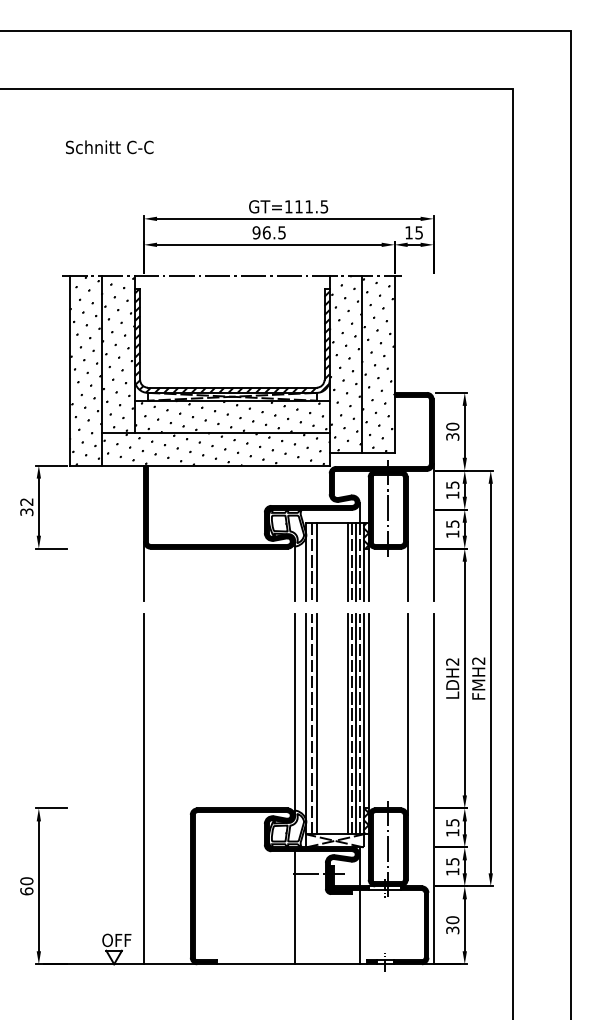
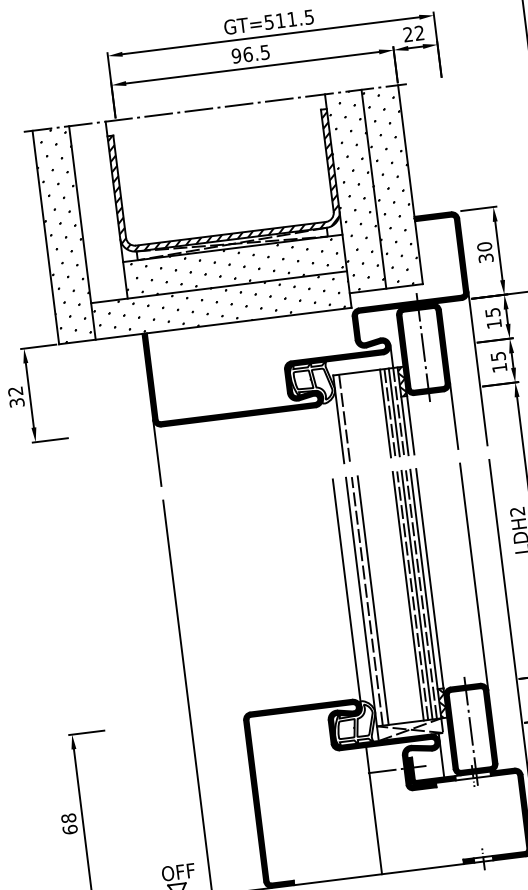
text: (288, 206) -> (268, 21), GT=111.5 -> GT=511.5
text: (413, 232) -> (413, 33), 15 -> 22
hatch: (118, 354) -> (98, 212), removed
line: (316, 561) -> (350, 417), removed
line: (294, 570) -> (326, 430), removed
text: (26, 881) -> (68, 818), 60 -> 68
line: (359, 927) -> (449, 823), removed

